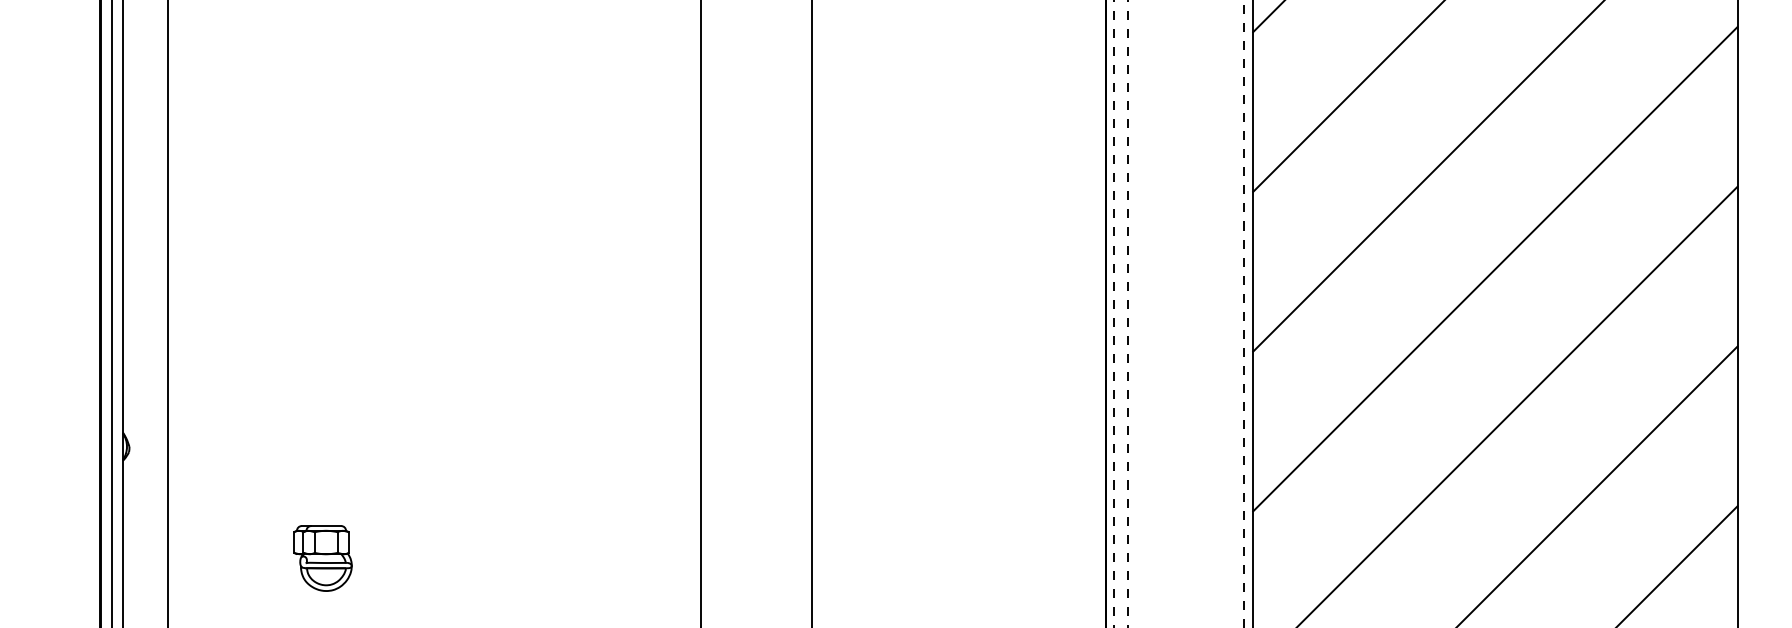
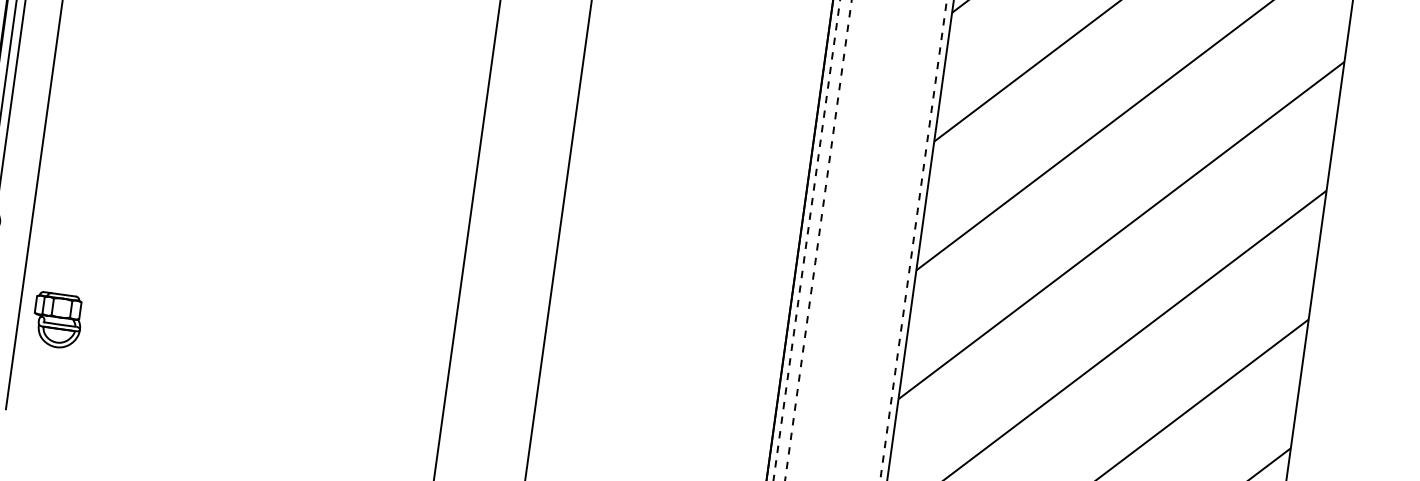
part: (322, 558) -> (57, 320), moved

